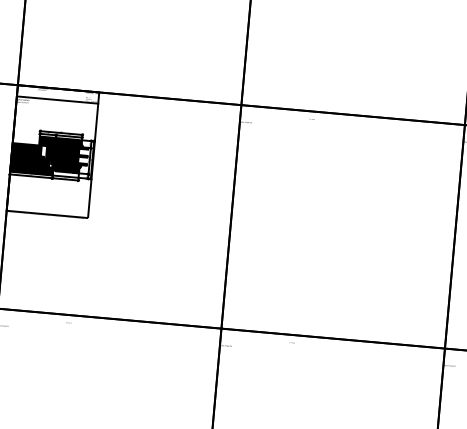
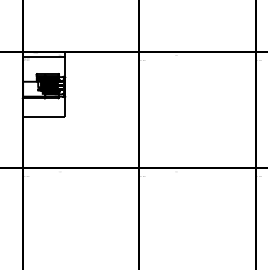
fill: (33, 158) -> (34, 88), removed

